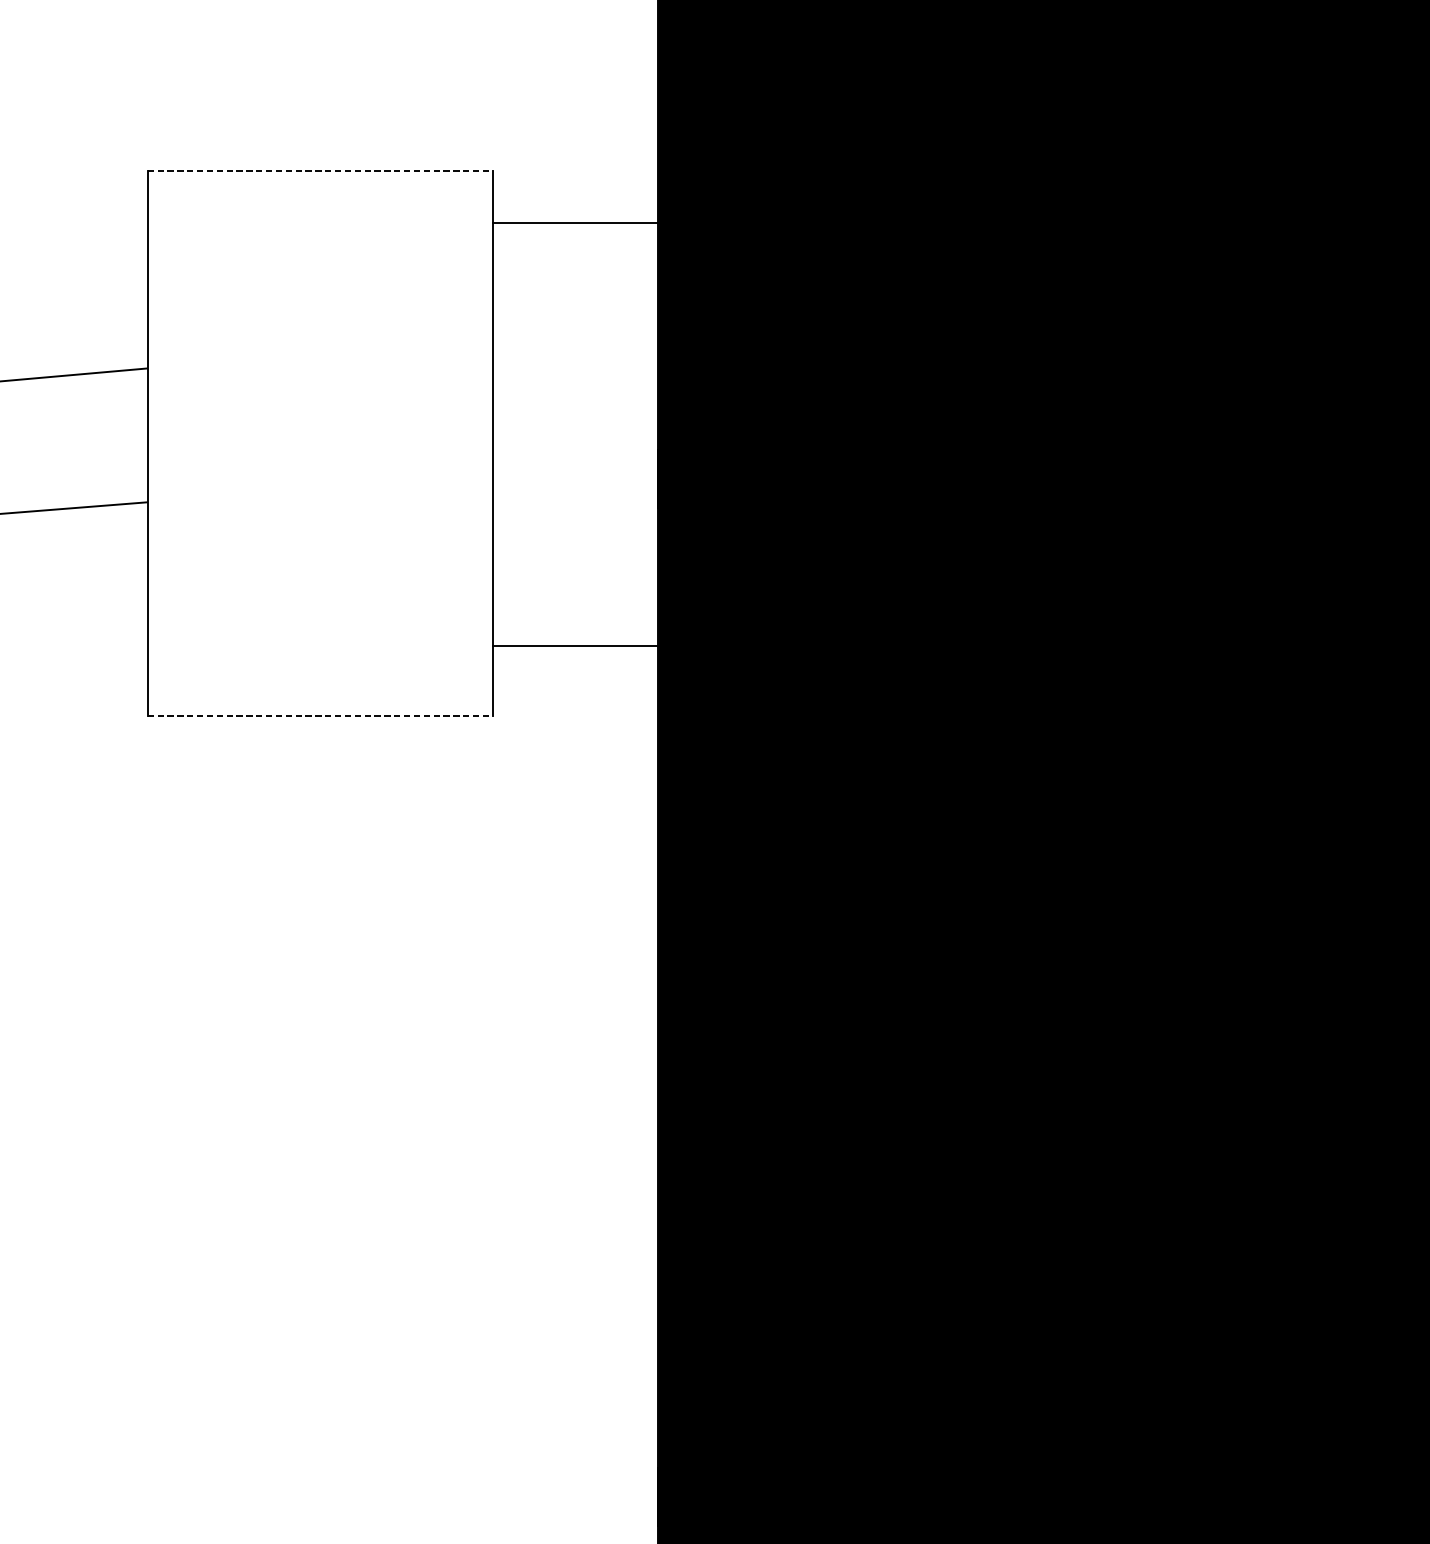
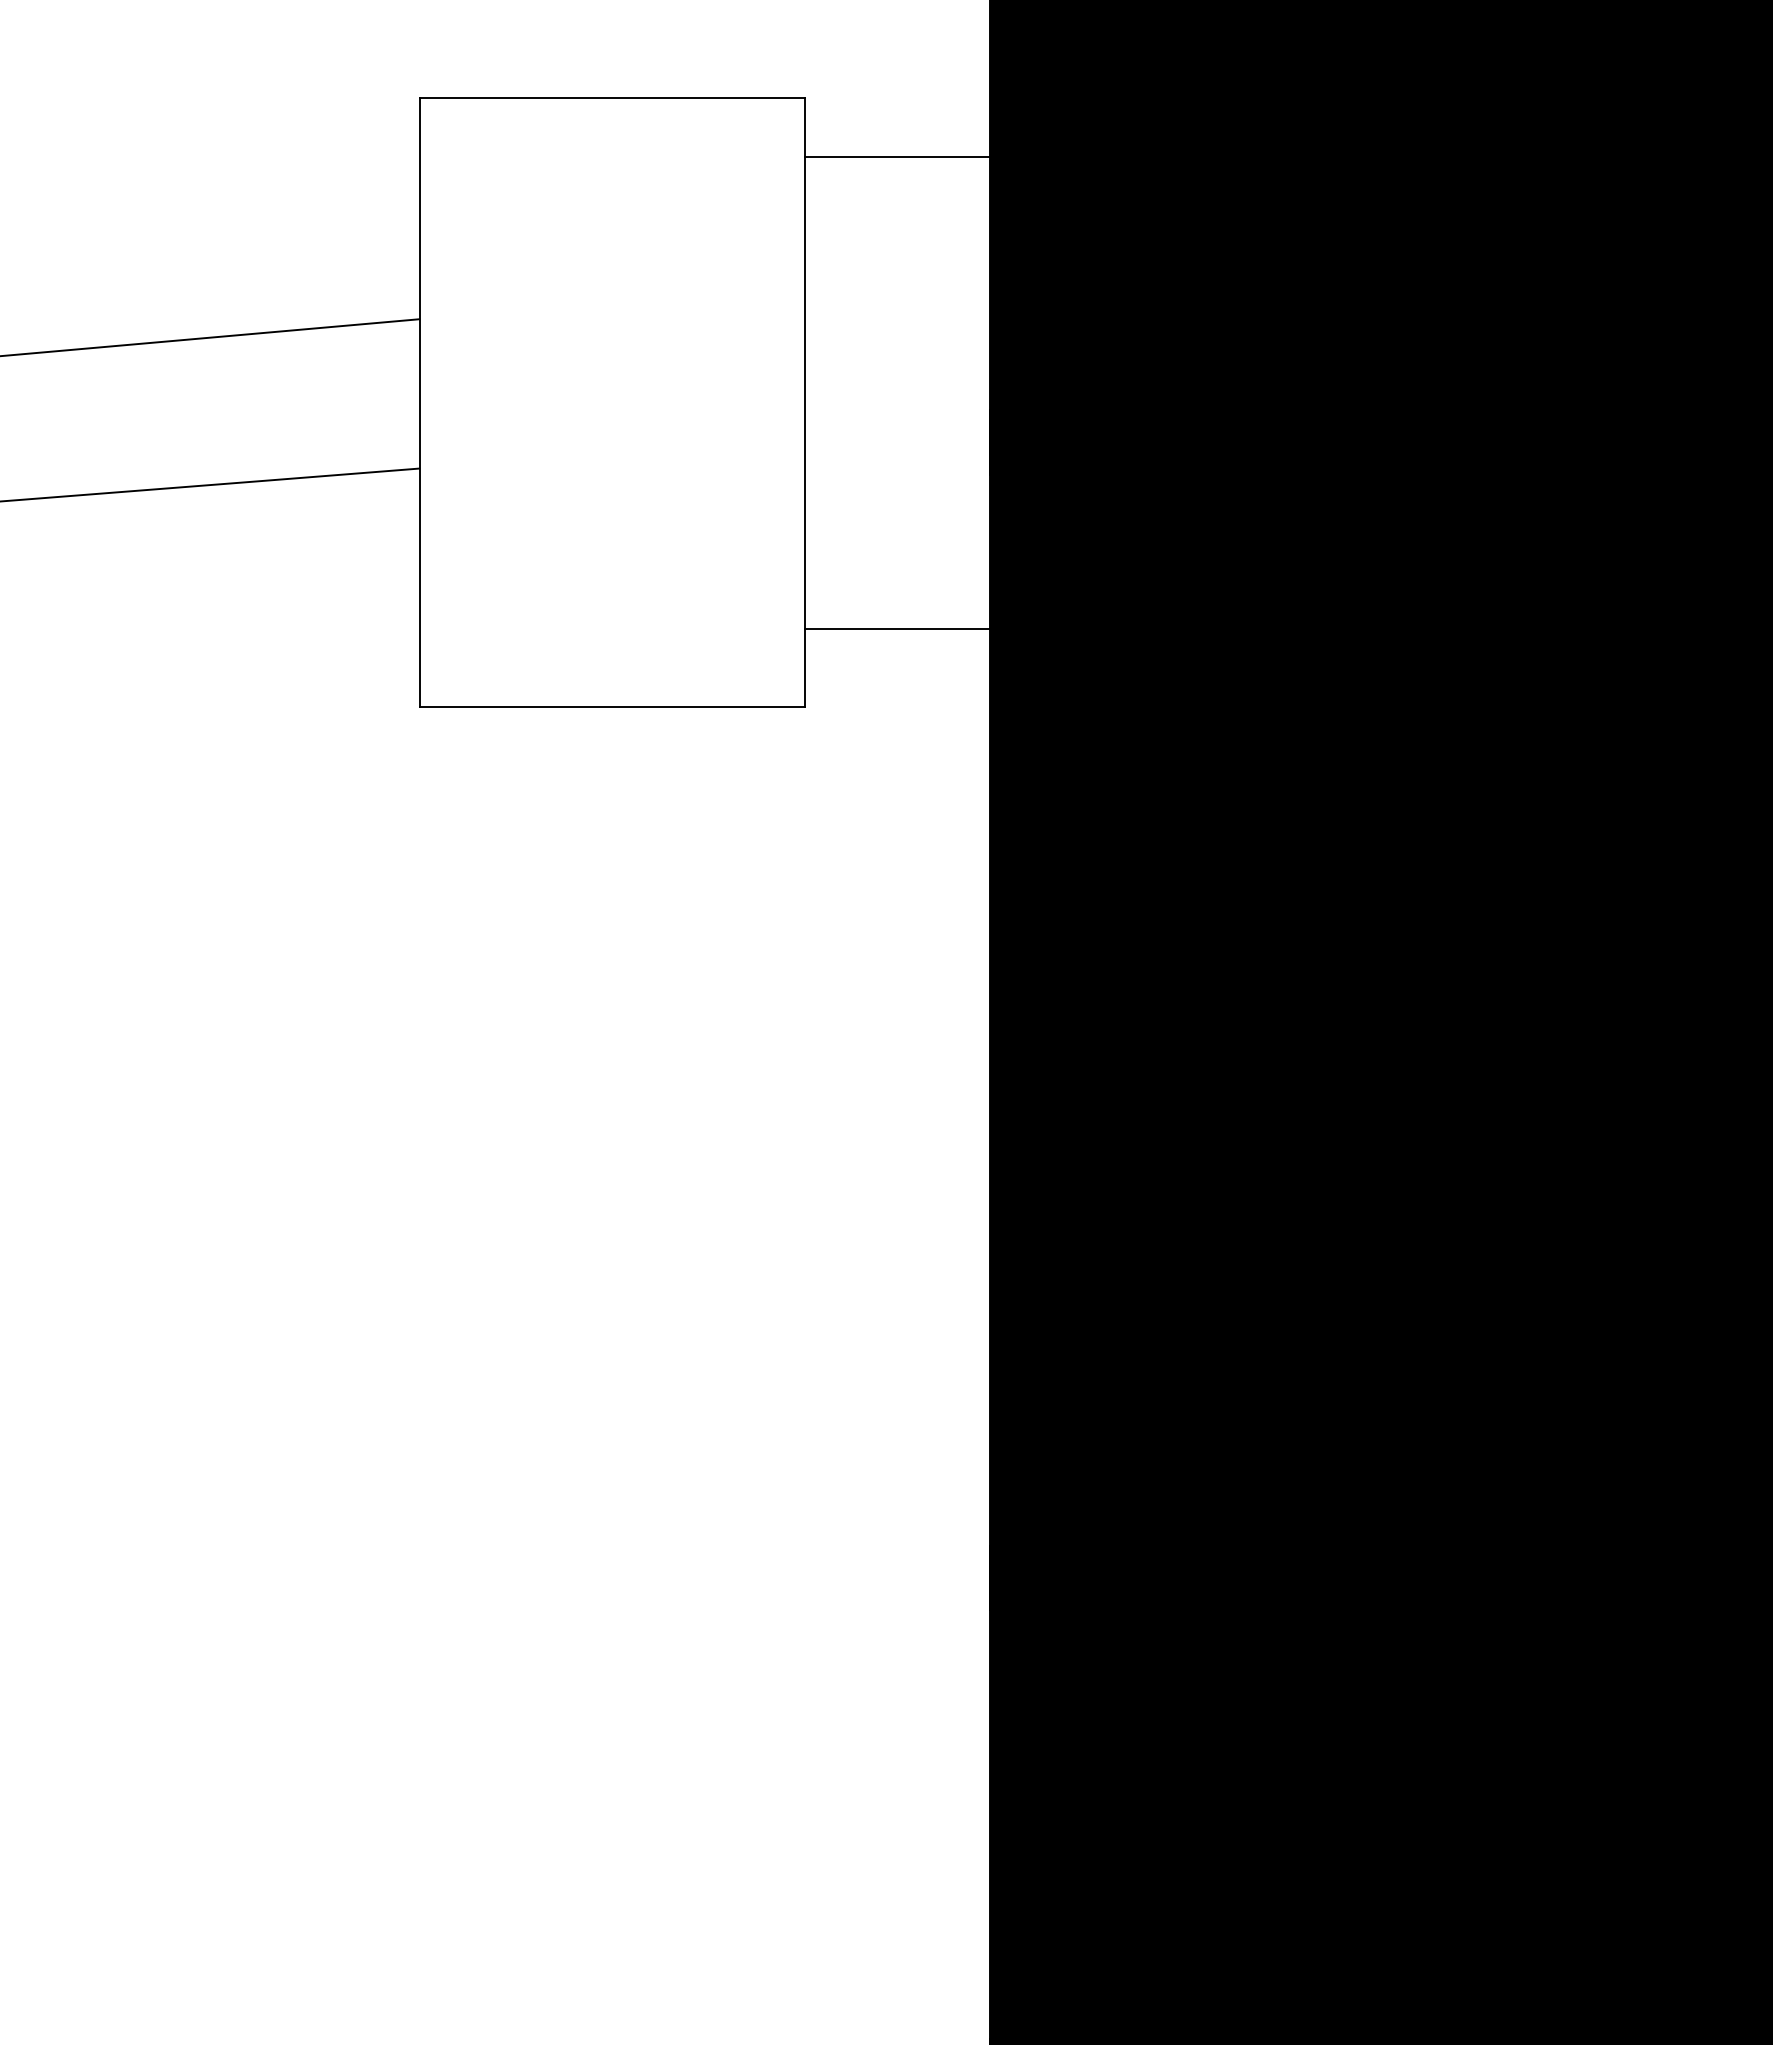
line: (320, 170) -> (613, 98), dashed -> solid
line: (320, 716) -> (613, 707), dashed -> solid

